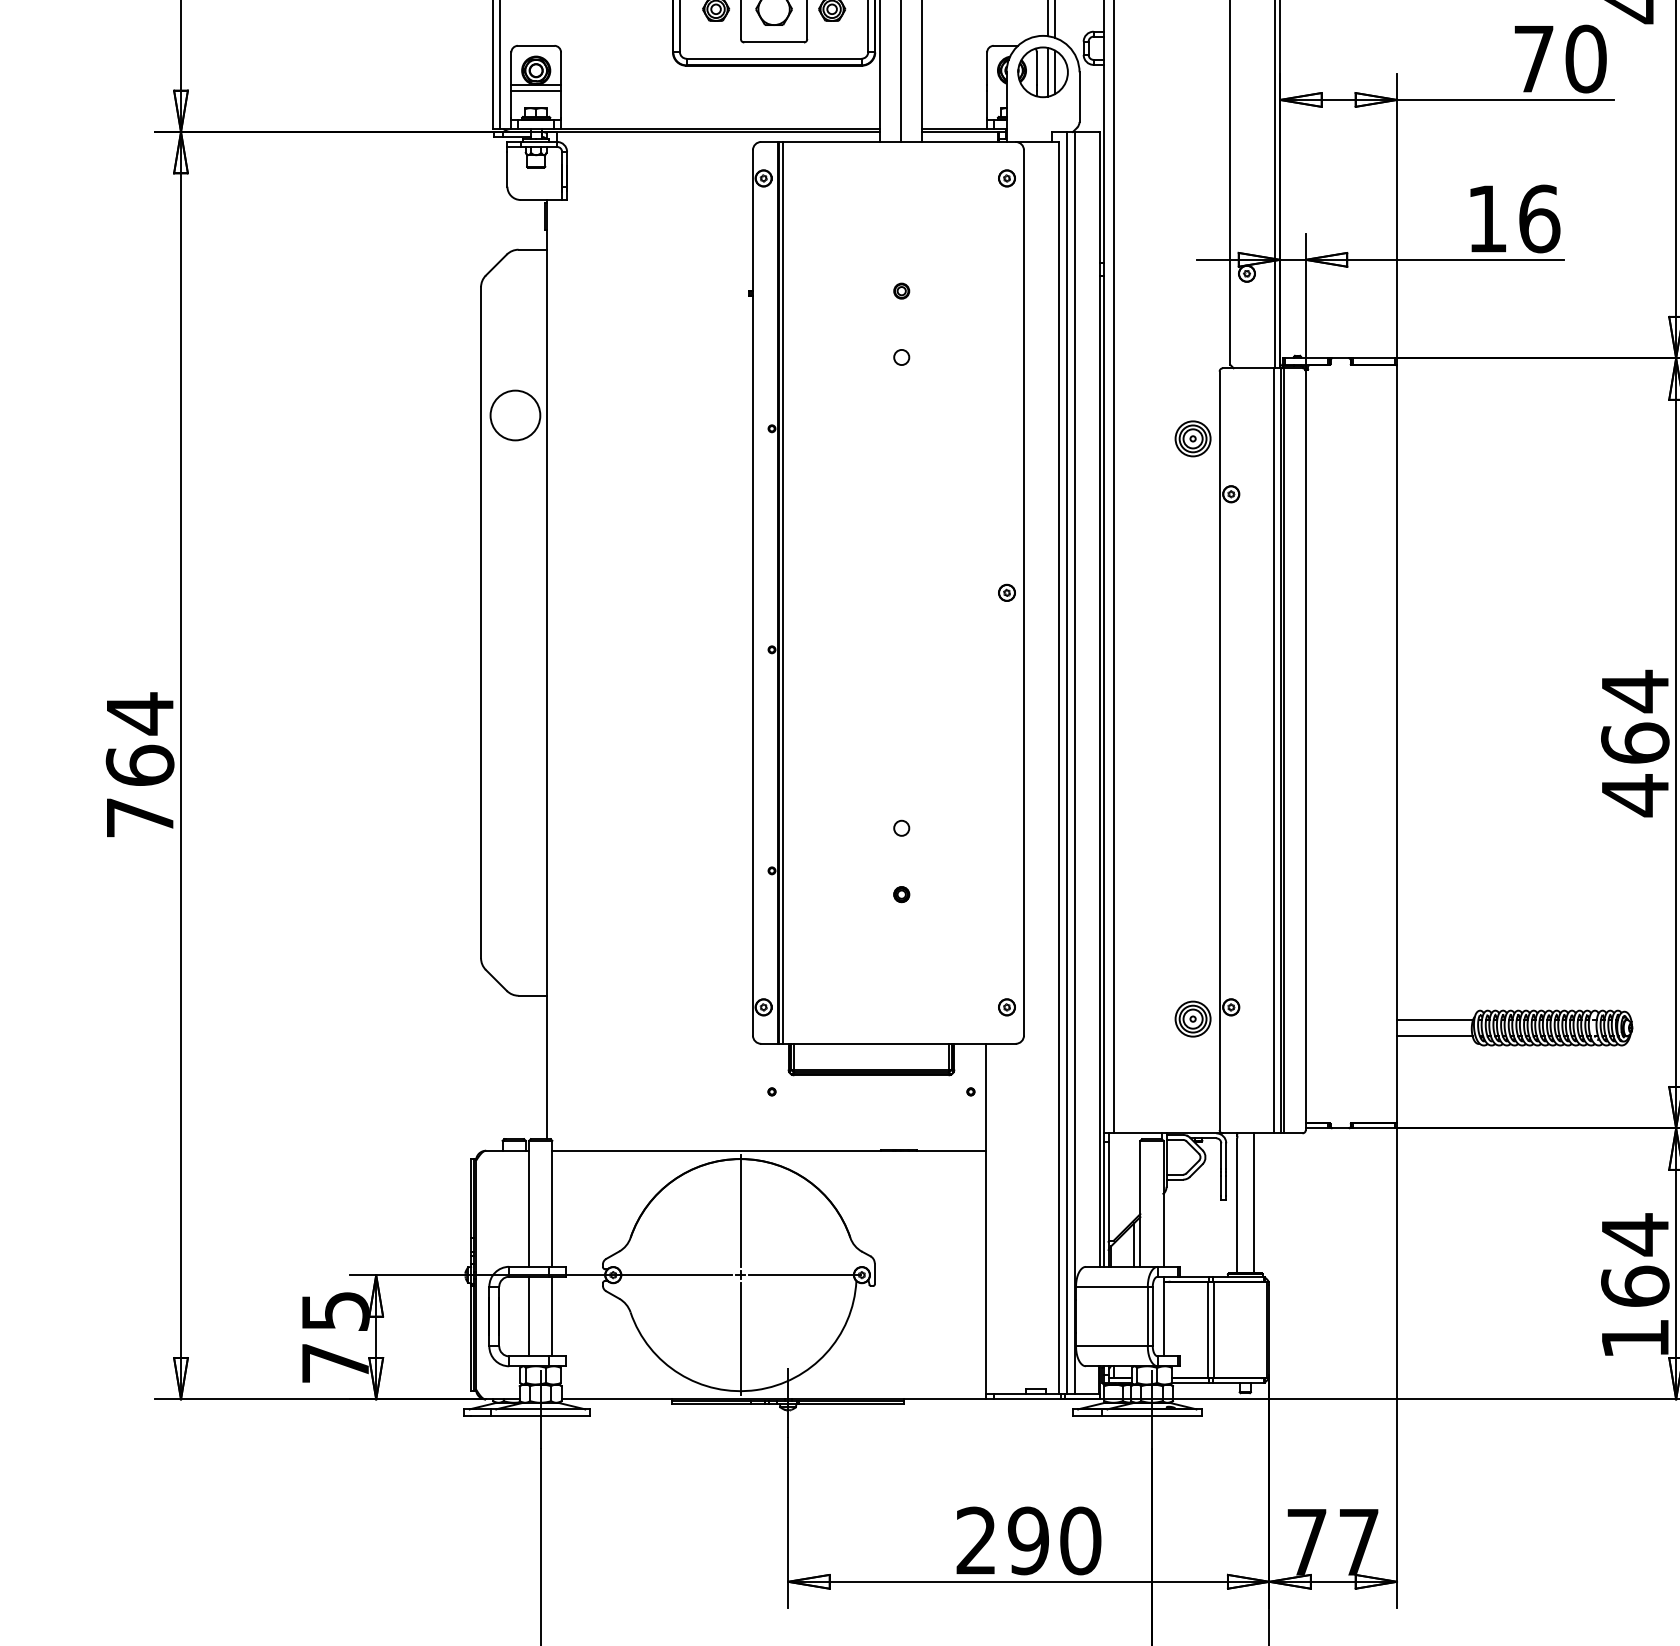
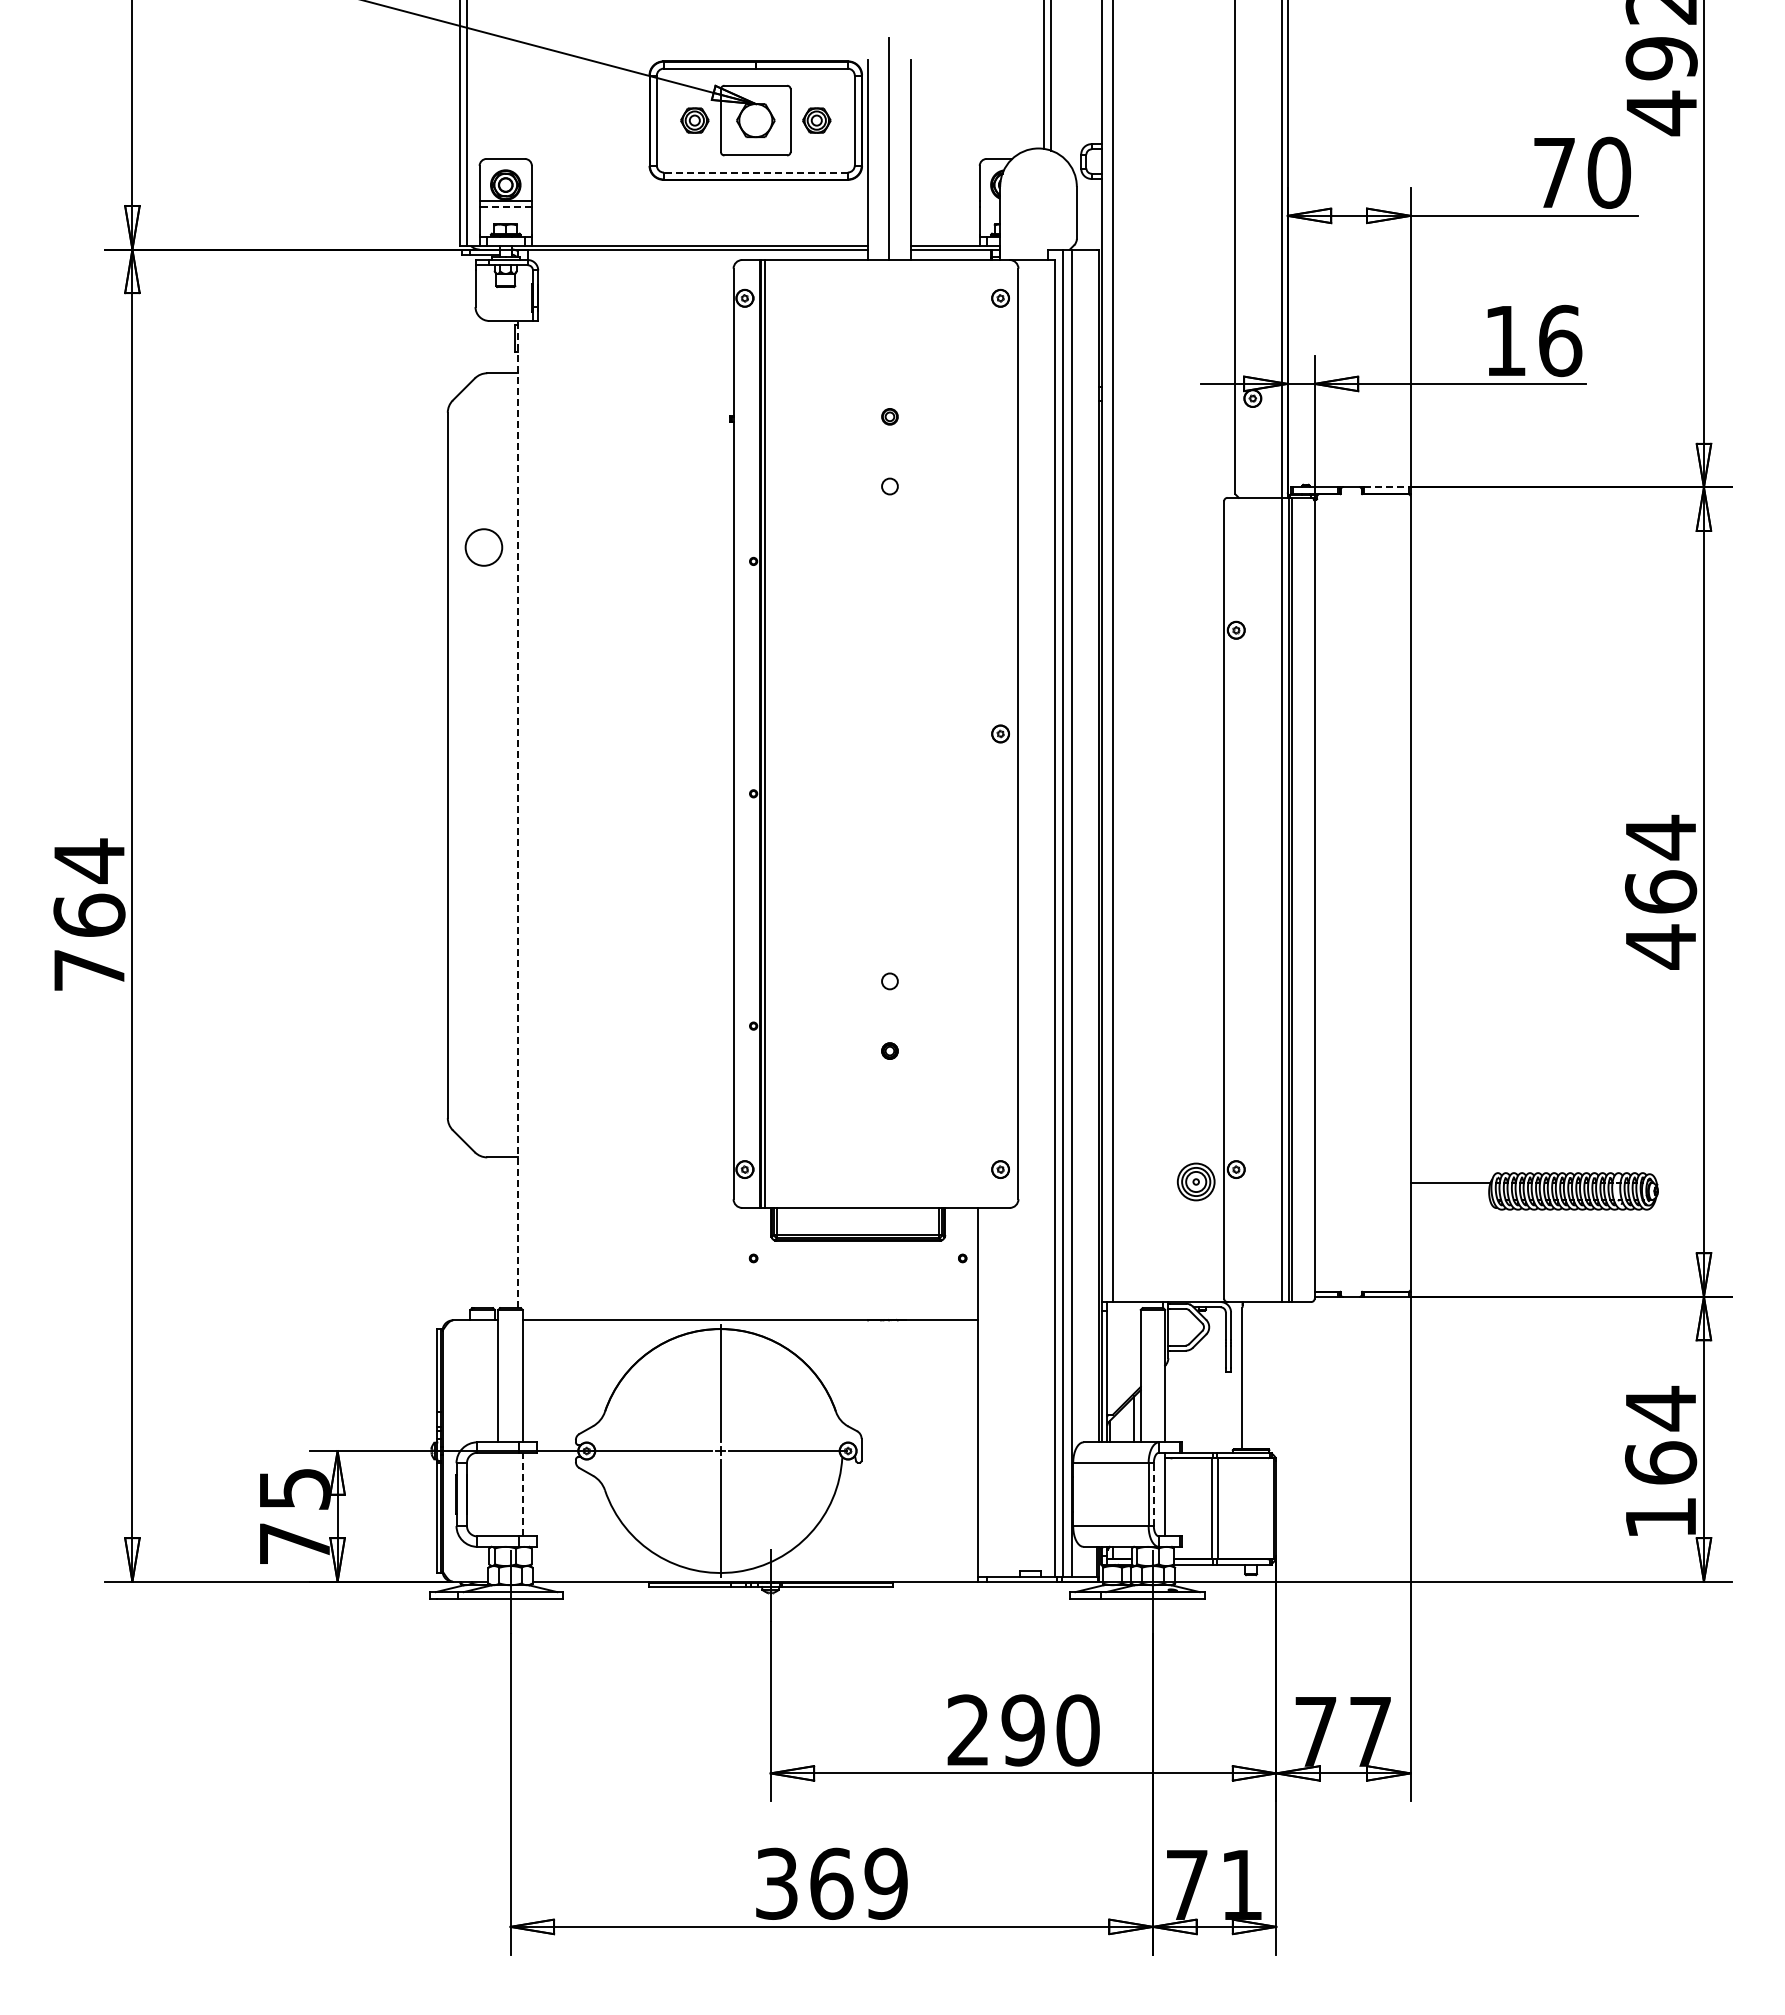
line: (773, 58) -> (755, 172), solid -> dashed
part: (1043, 72) -> (1038, 186), removed
line: (535, 91) -> (505, 206), solid -> dashed
line: (1375, 358) -> (1387, 487), solid -> dashed
circle: (515, 415) -> (483, 547), size x0.7
part: (1192, 438) -> (1195, 571), removed
line: (547, 669) -> (517, 814), solid -> dashed
line: (1435, 1036) -> (1450, 1200), removed
line: (1253, 1203) -> (1259, 1375), removed
line: (529, 1316) -> (498, 1494), removed
line: (552, 1316) -> (522, 1494), solid -> dashed
line: (1152, 1316) -> (1153, 1494), solid -> dashed

